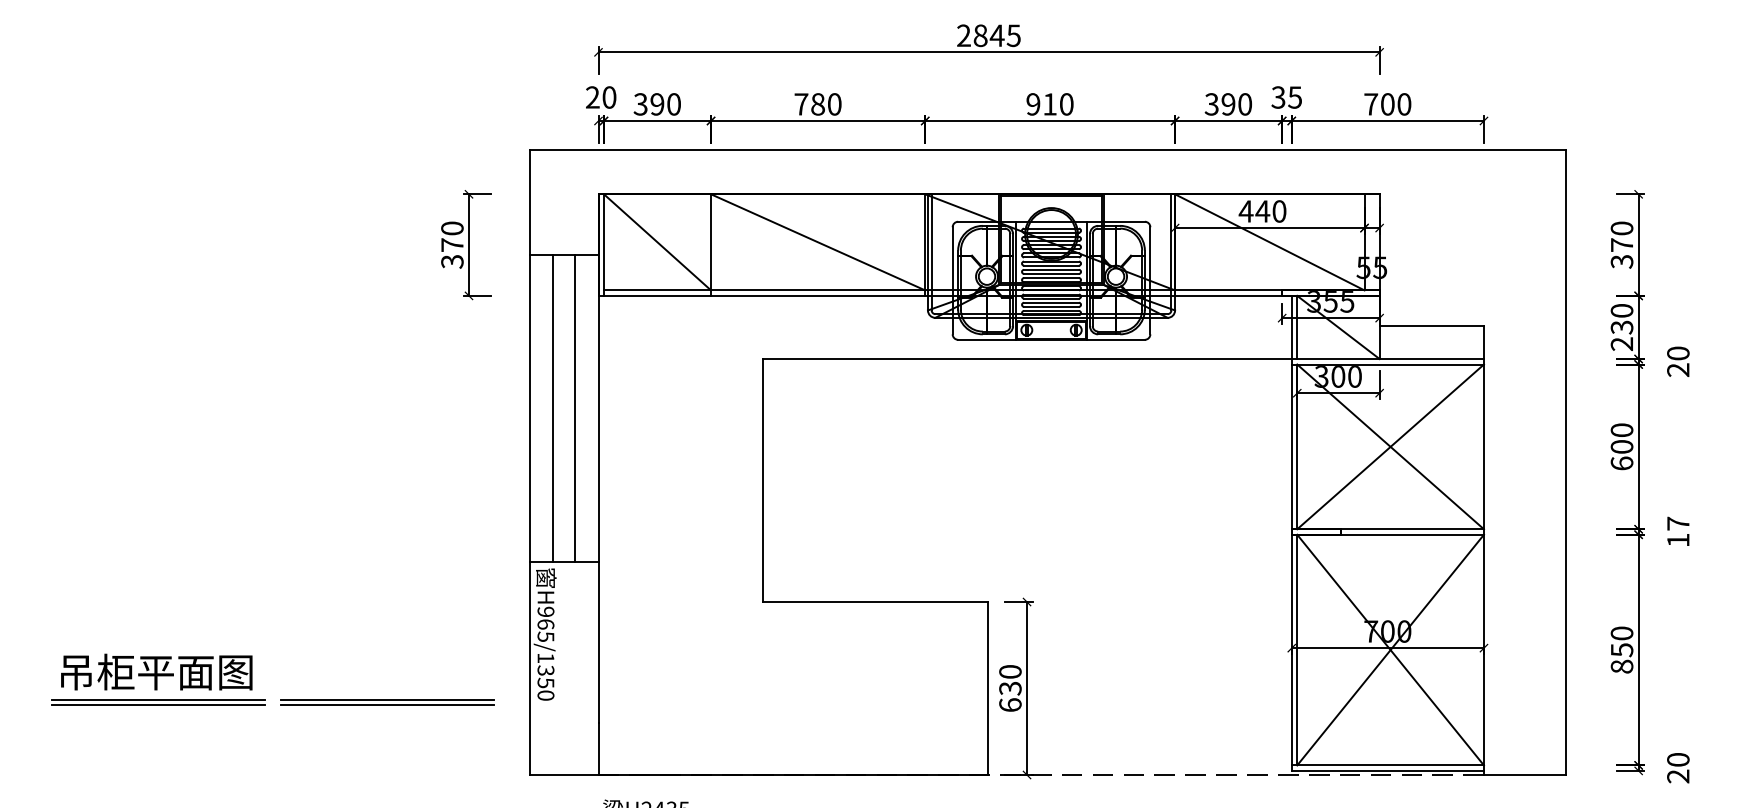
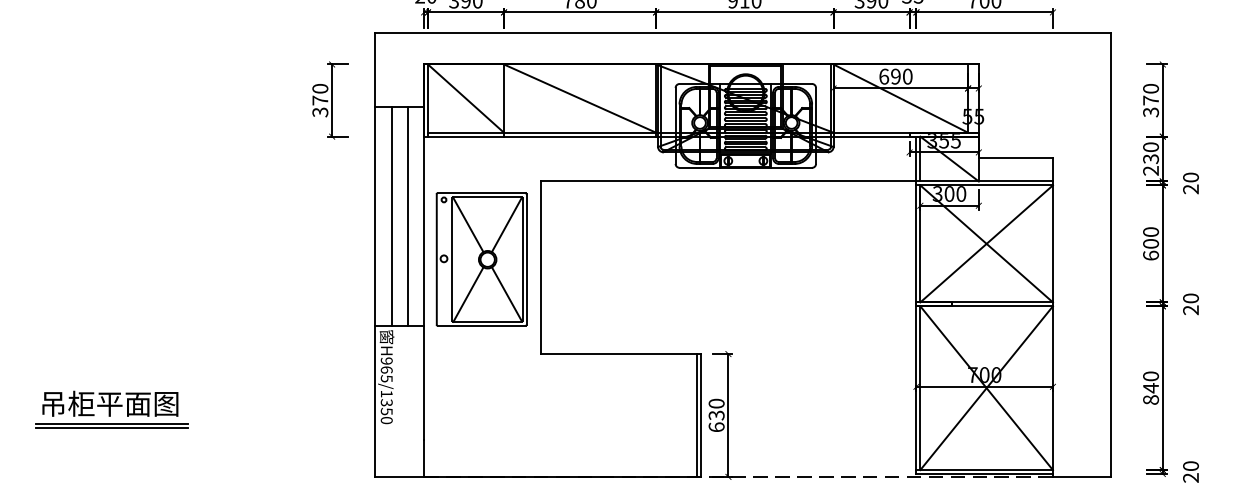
text: (1254, 211) -> (889, 76), 440 -> 690
part: (679, 468) -> (481, 259), added
text: (1678, 531) -> (1191, 303), 17 -> 20
text: (1622, 649) -> (1151, 387), 850 -> 840
line: (982, 688) -> (696, 415), added
part: (387, 702) -> (274, 425), removed

